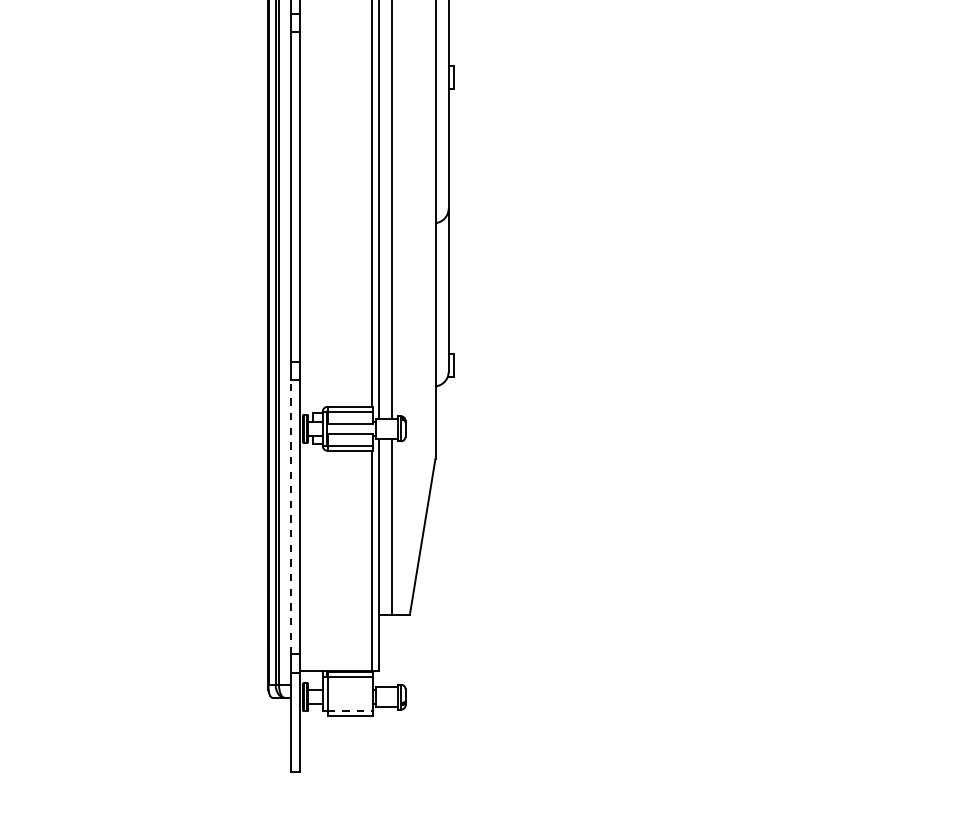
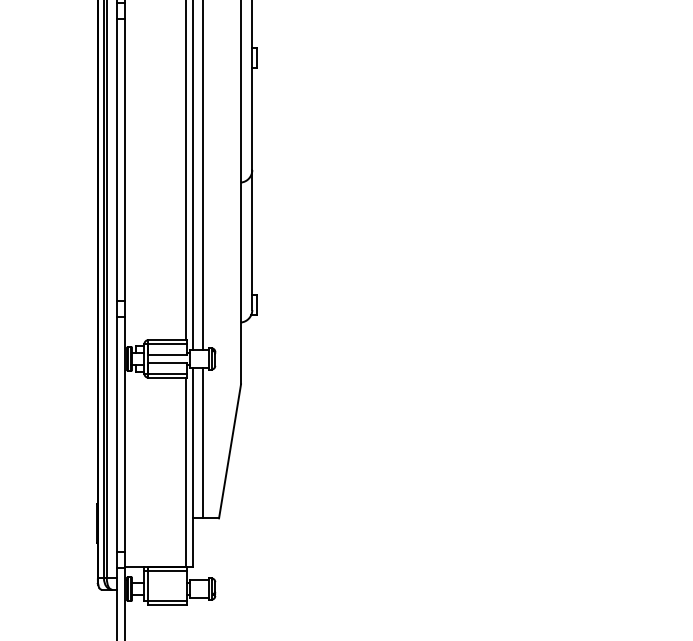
line: (291, 516) -> (117, 434), dashed -> solid
line: (350, 710) -> (168, 600), dashed -> solid

